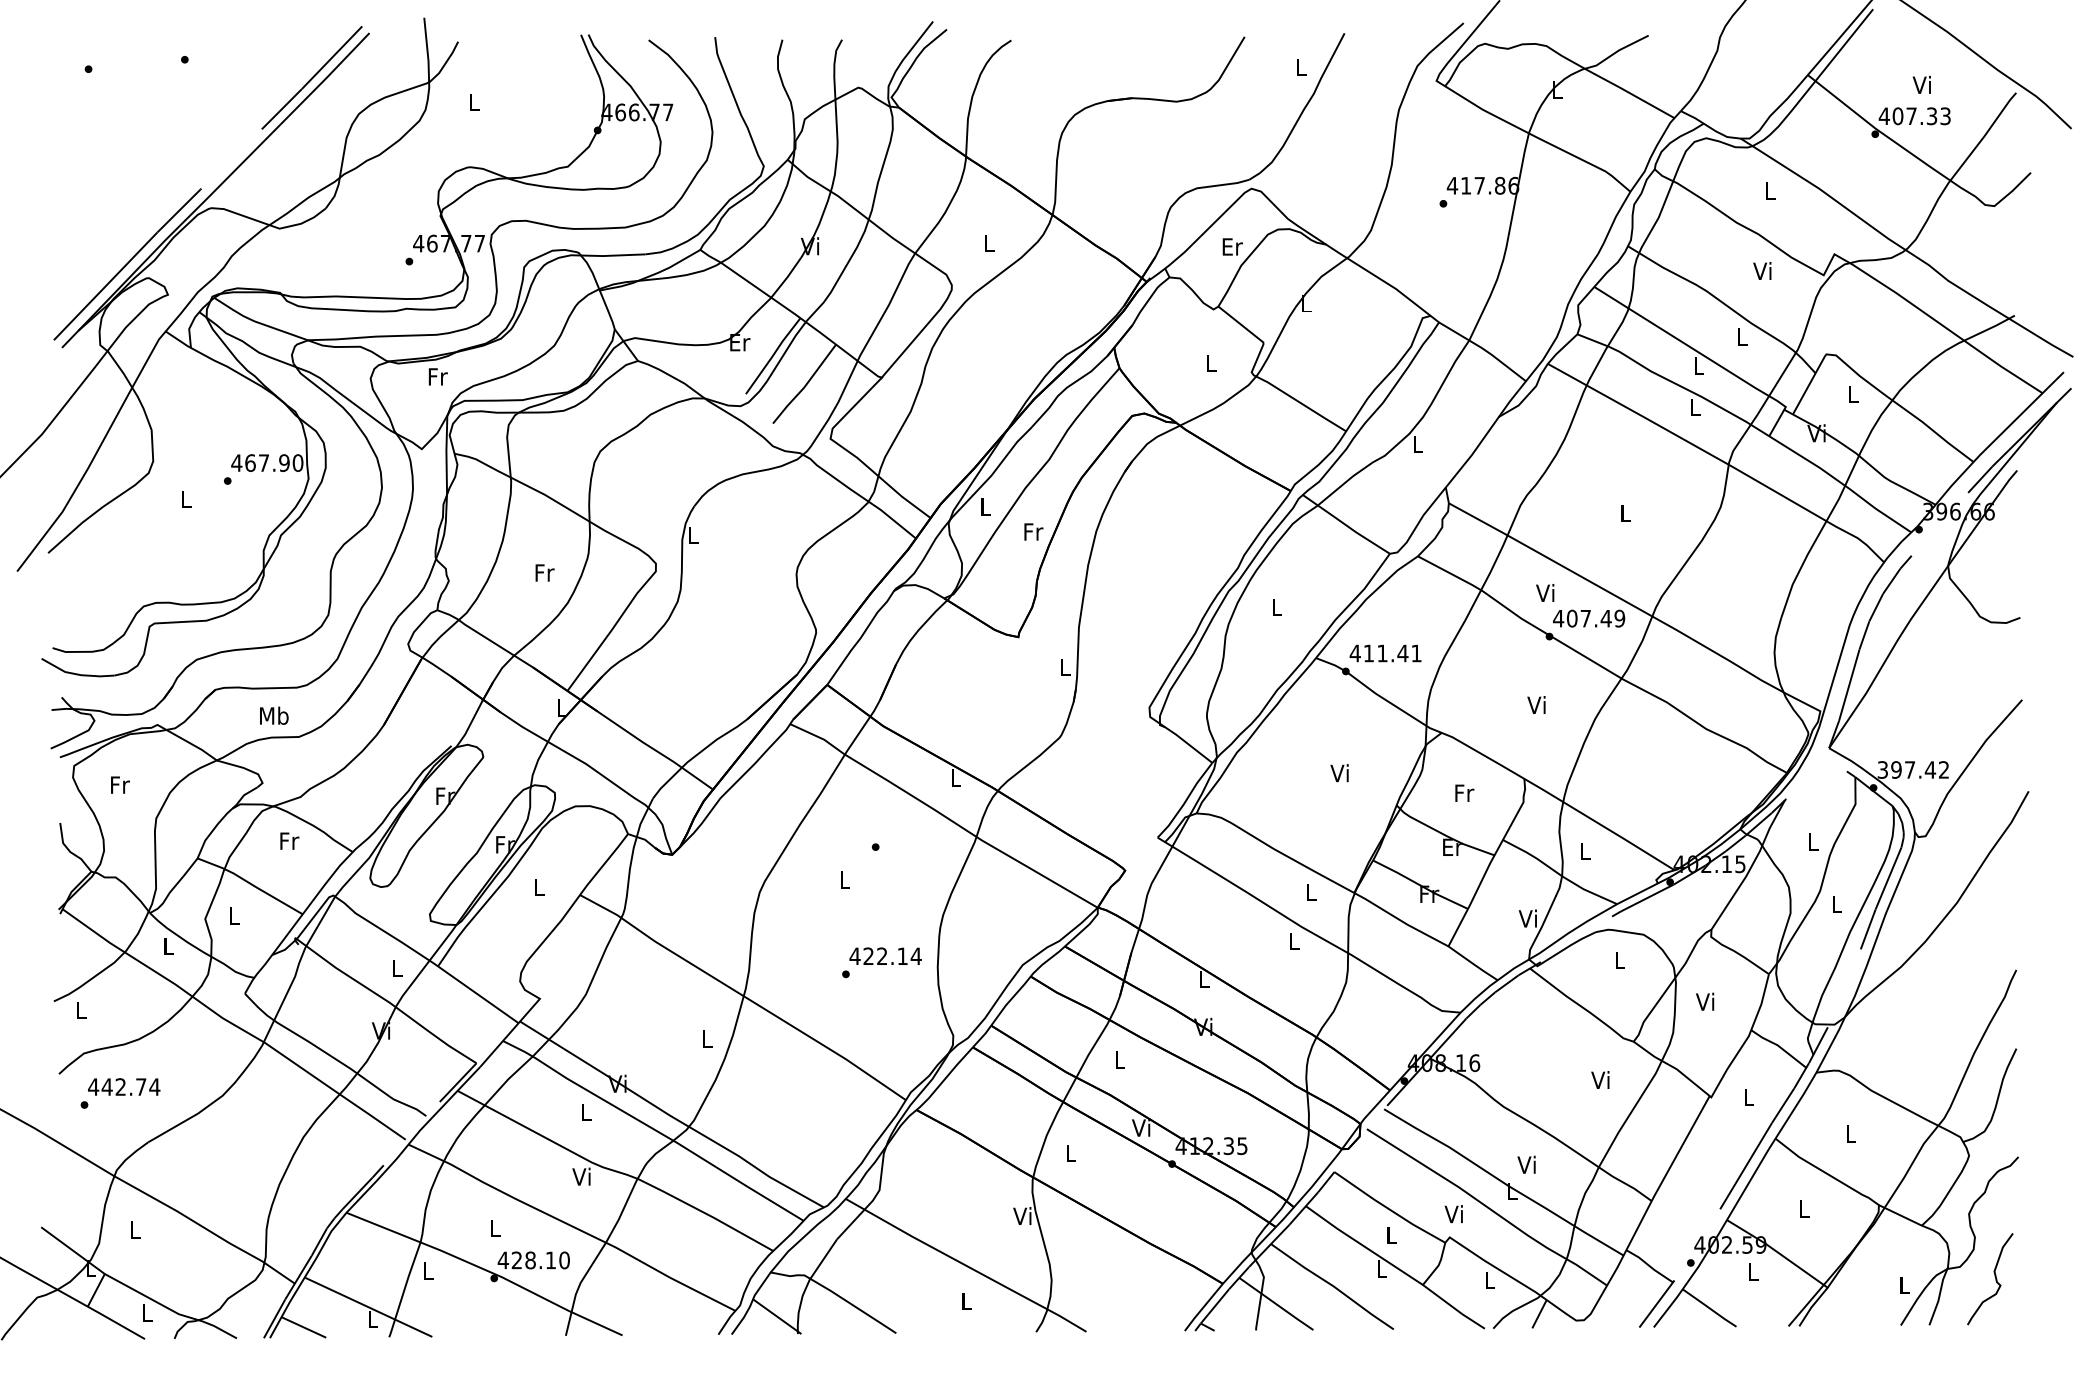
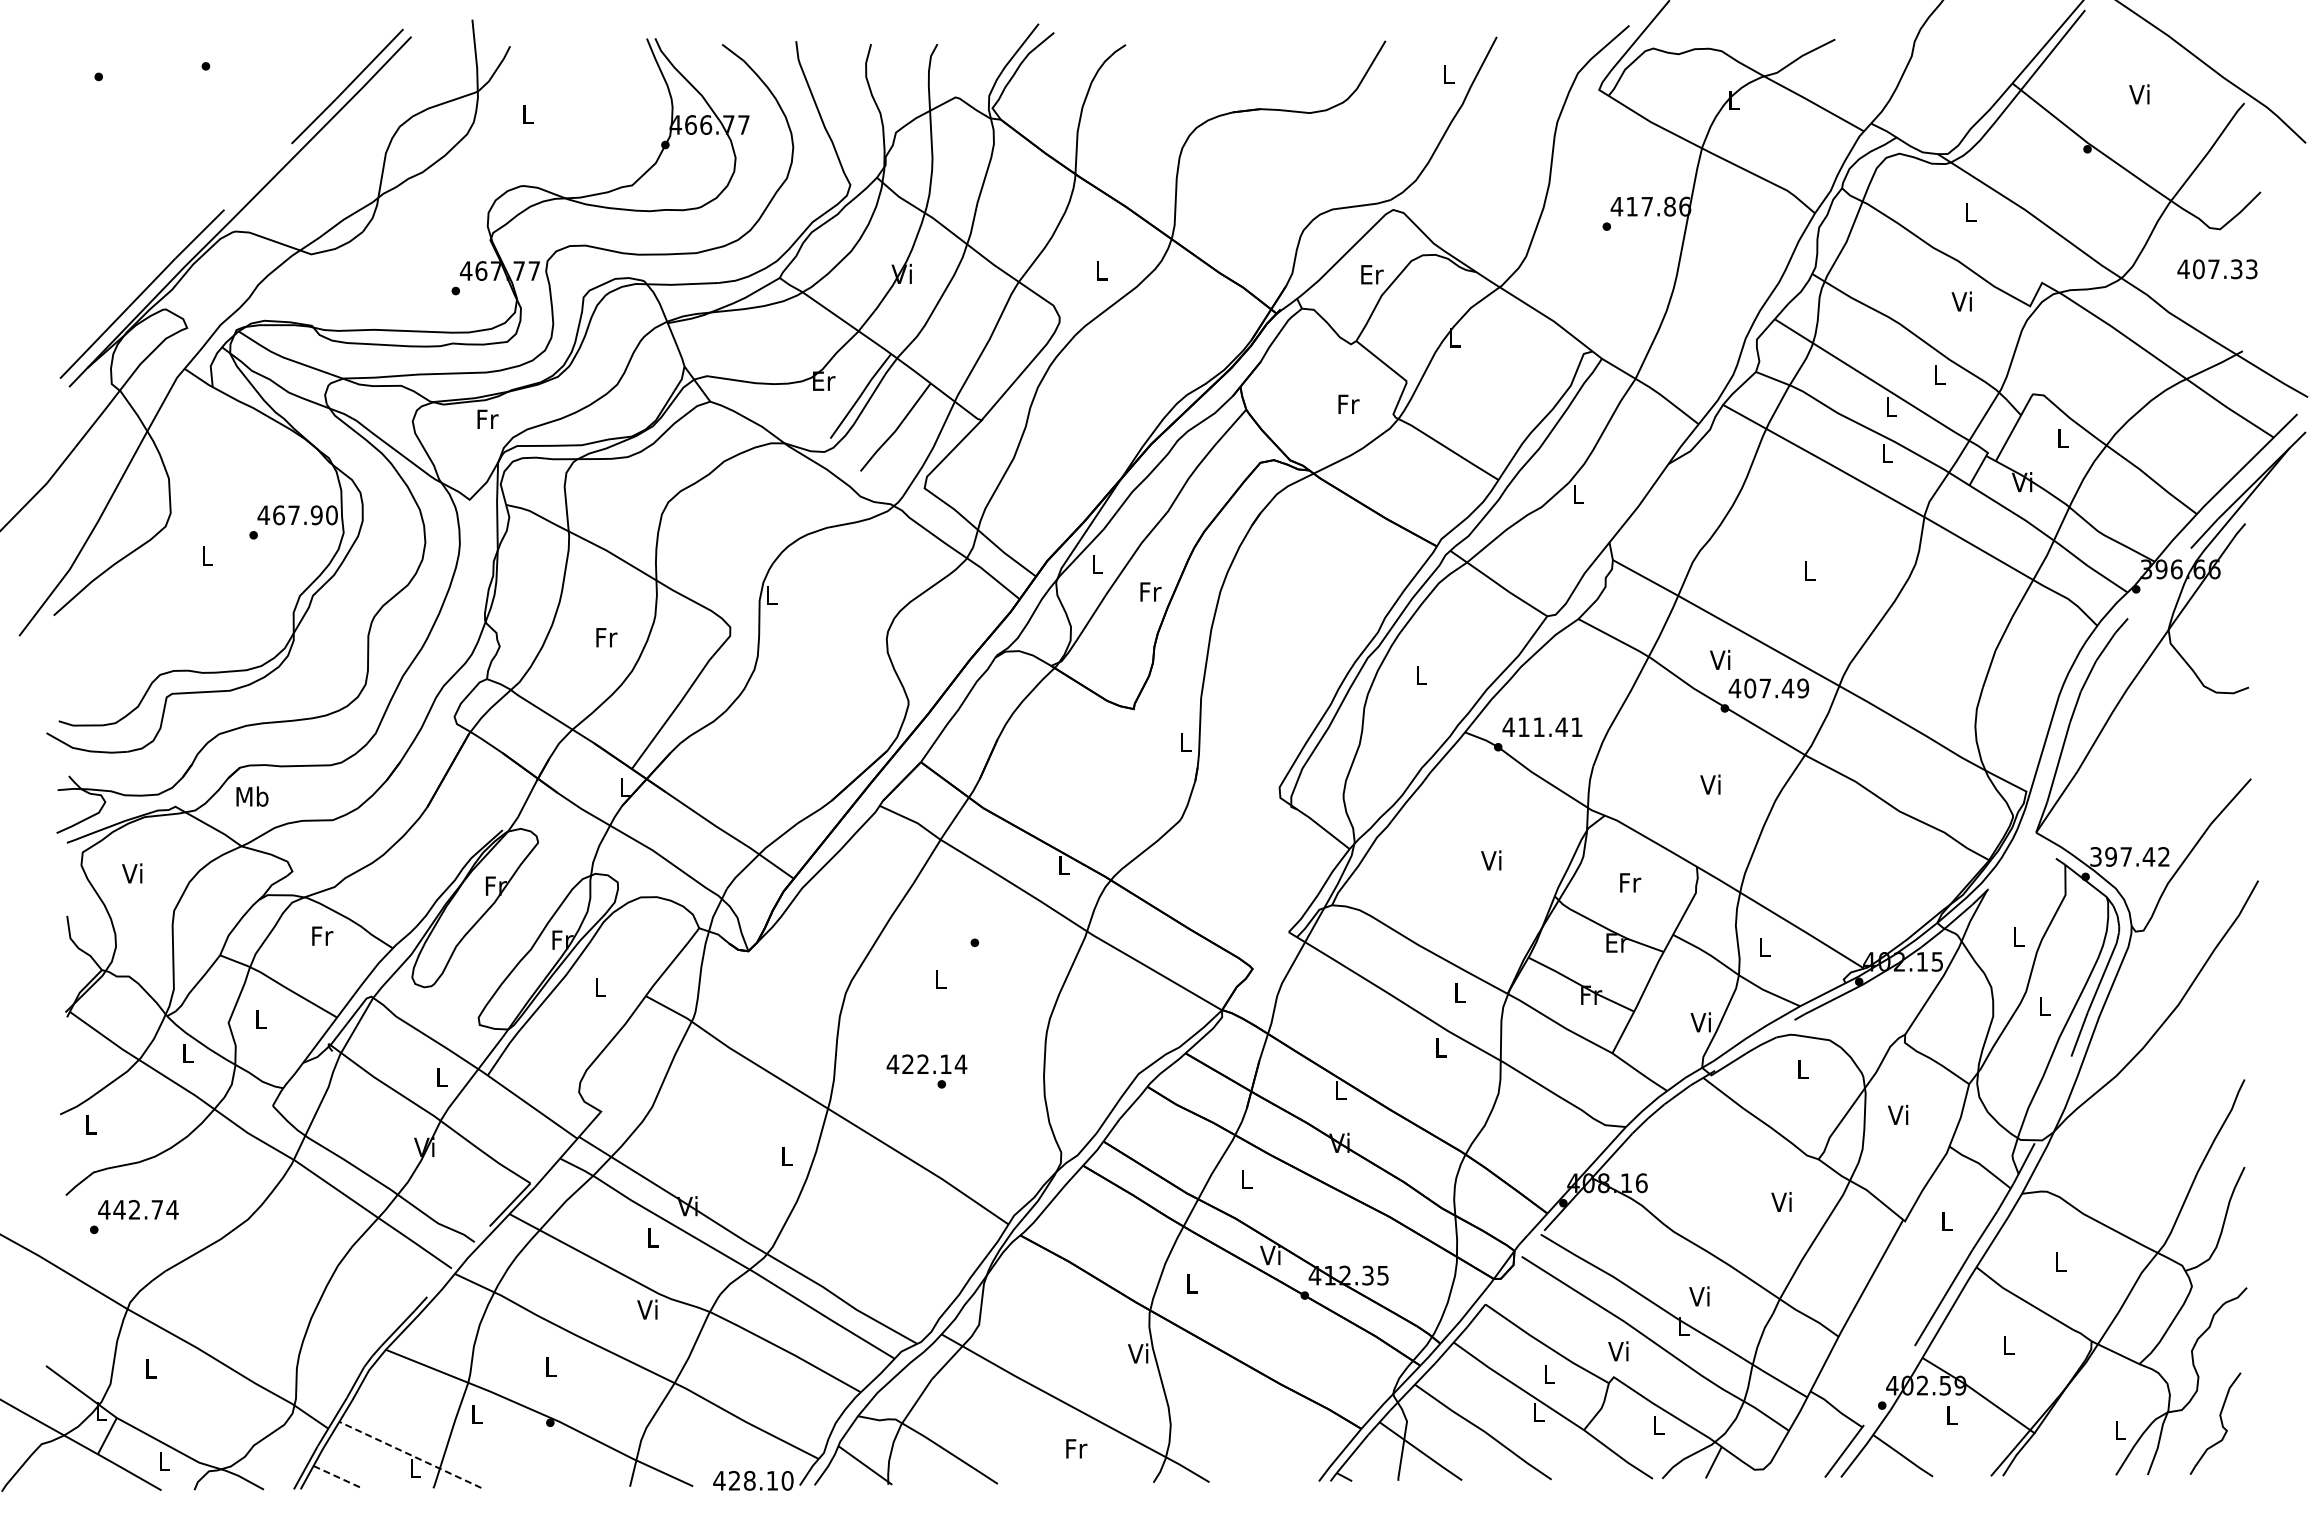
text: (1914, 116) -> (2217, 269), moved
text: (1211, 362) -> (1348, 403), L -> Fr
text: (274, 715) -> (252, 796), moved
text: (119, 784) -> (133, 873), Fr -> Vi
text: (885, 955) -> (926, 1063), moved
text: (533, 1260) -> (753, 1480), moved
text: (966, 1301) -> (1076, 1448), L -> Fr
line: (368, 1307) -> (410, 1455), solid -> dashed
line: (303, 1327) -> (338, 1477), solid -> dashed

